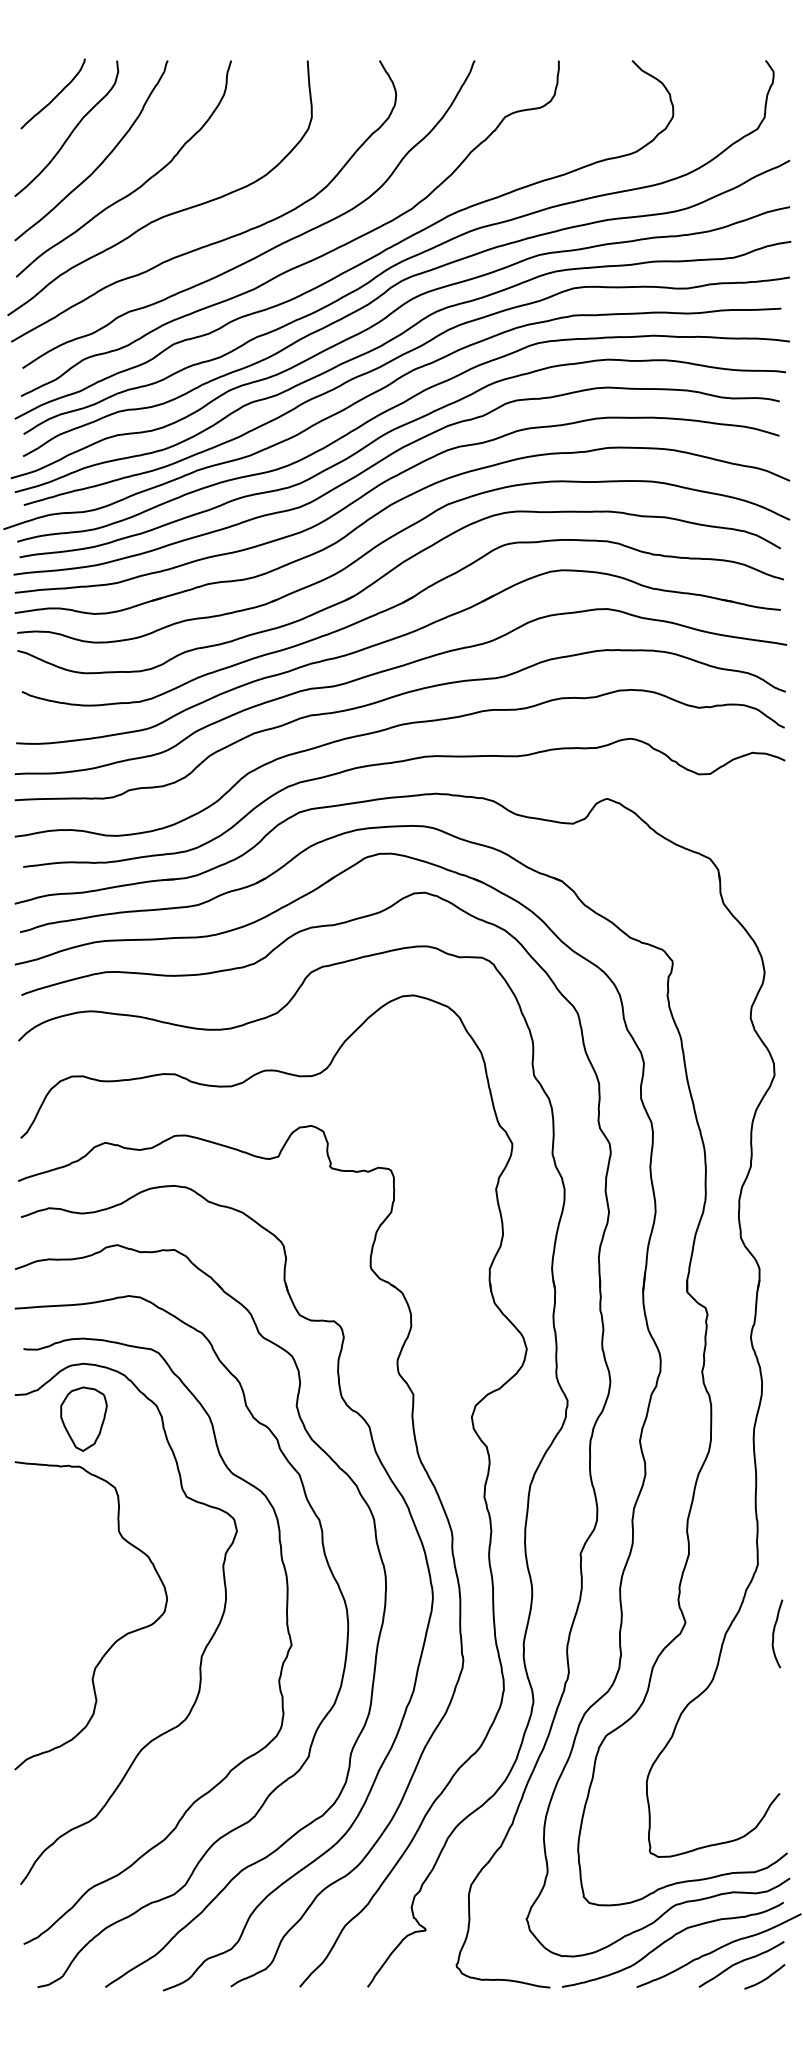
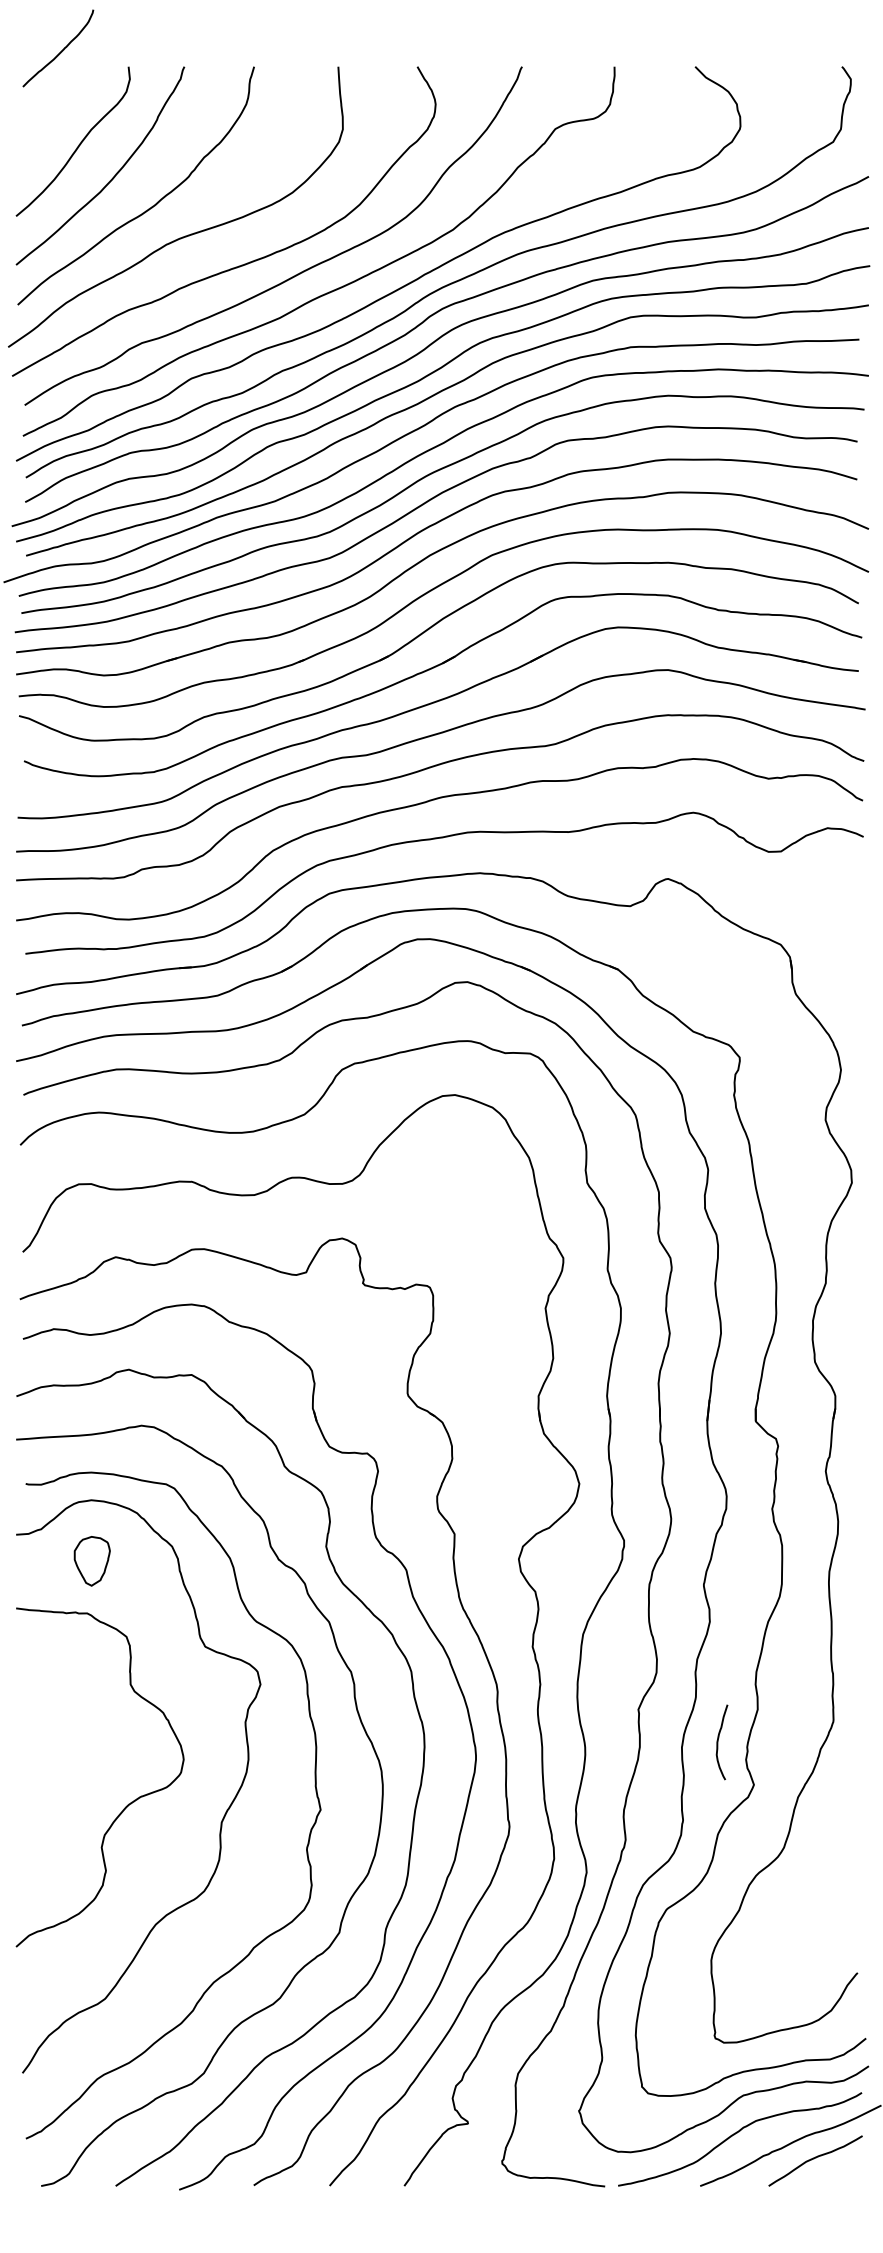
curve: (56, 95) -> (61, 50), moved
part: (84, 1419) -> (92, 1561), size x0.7
curve: (774, 1634) -> (718, 1742), moved
curve: (766, 1977) -> (842, 2175), removed

